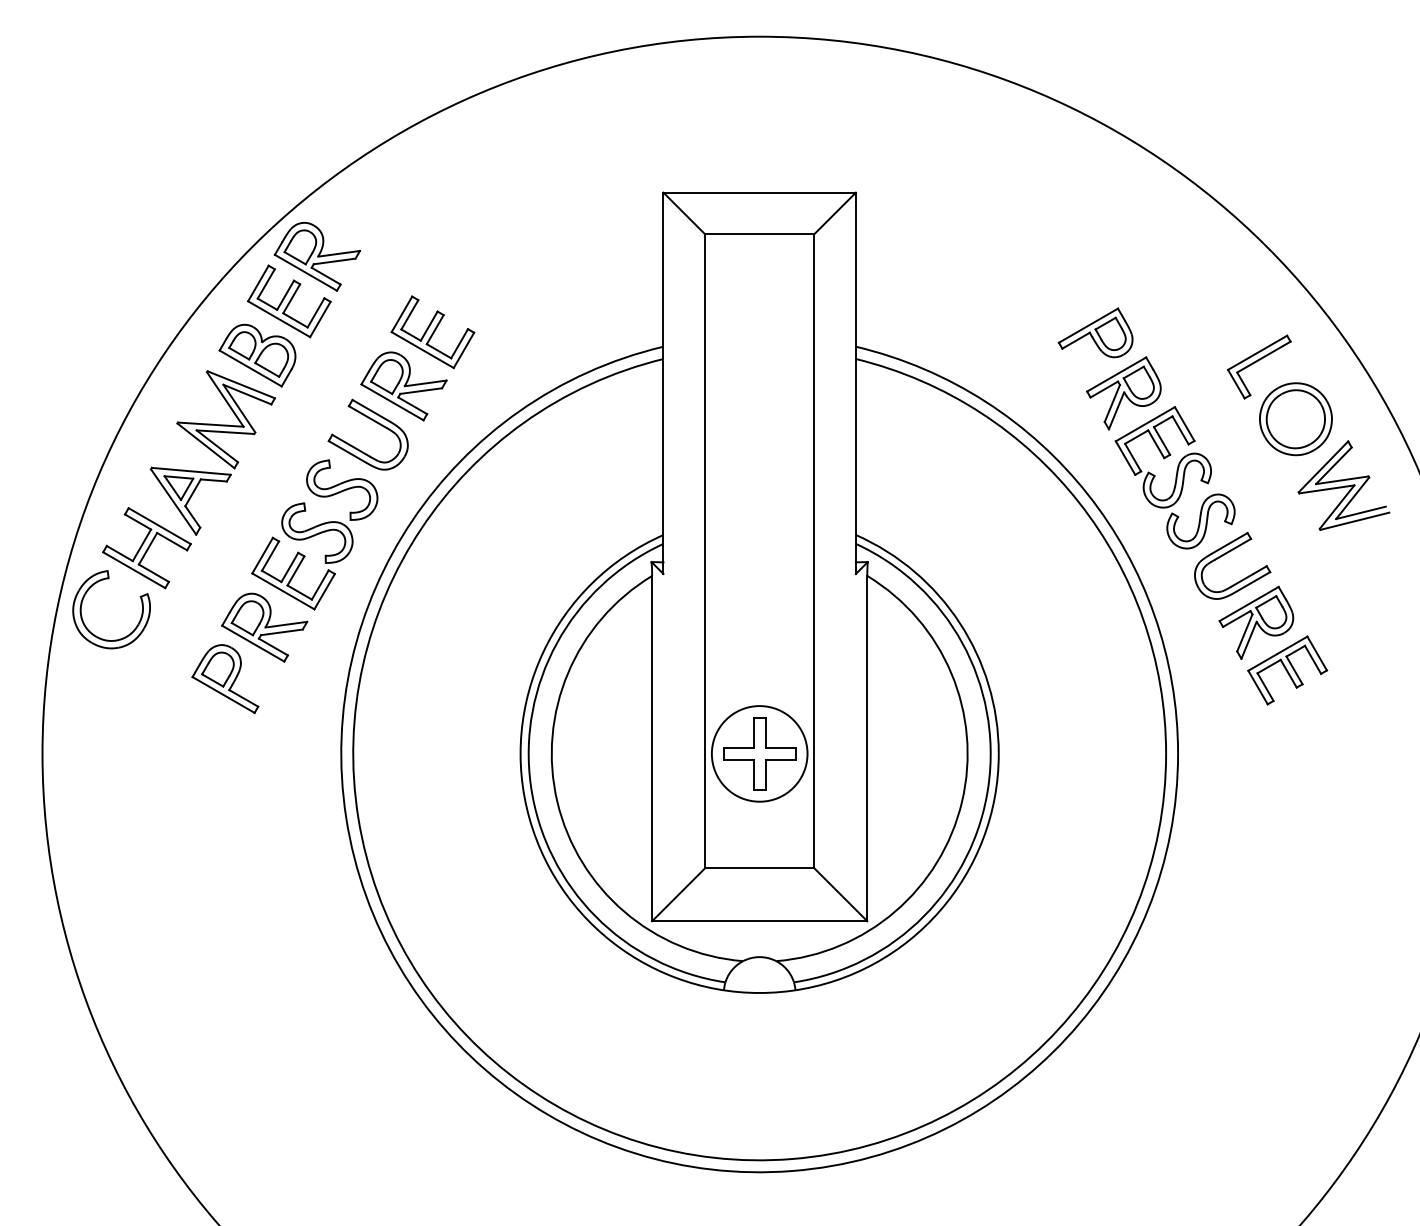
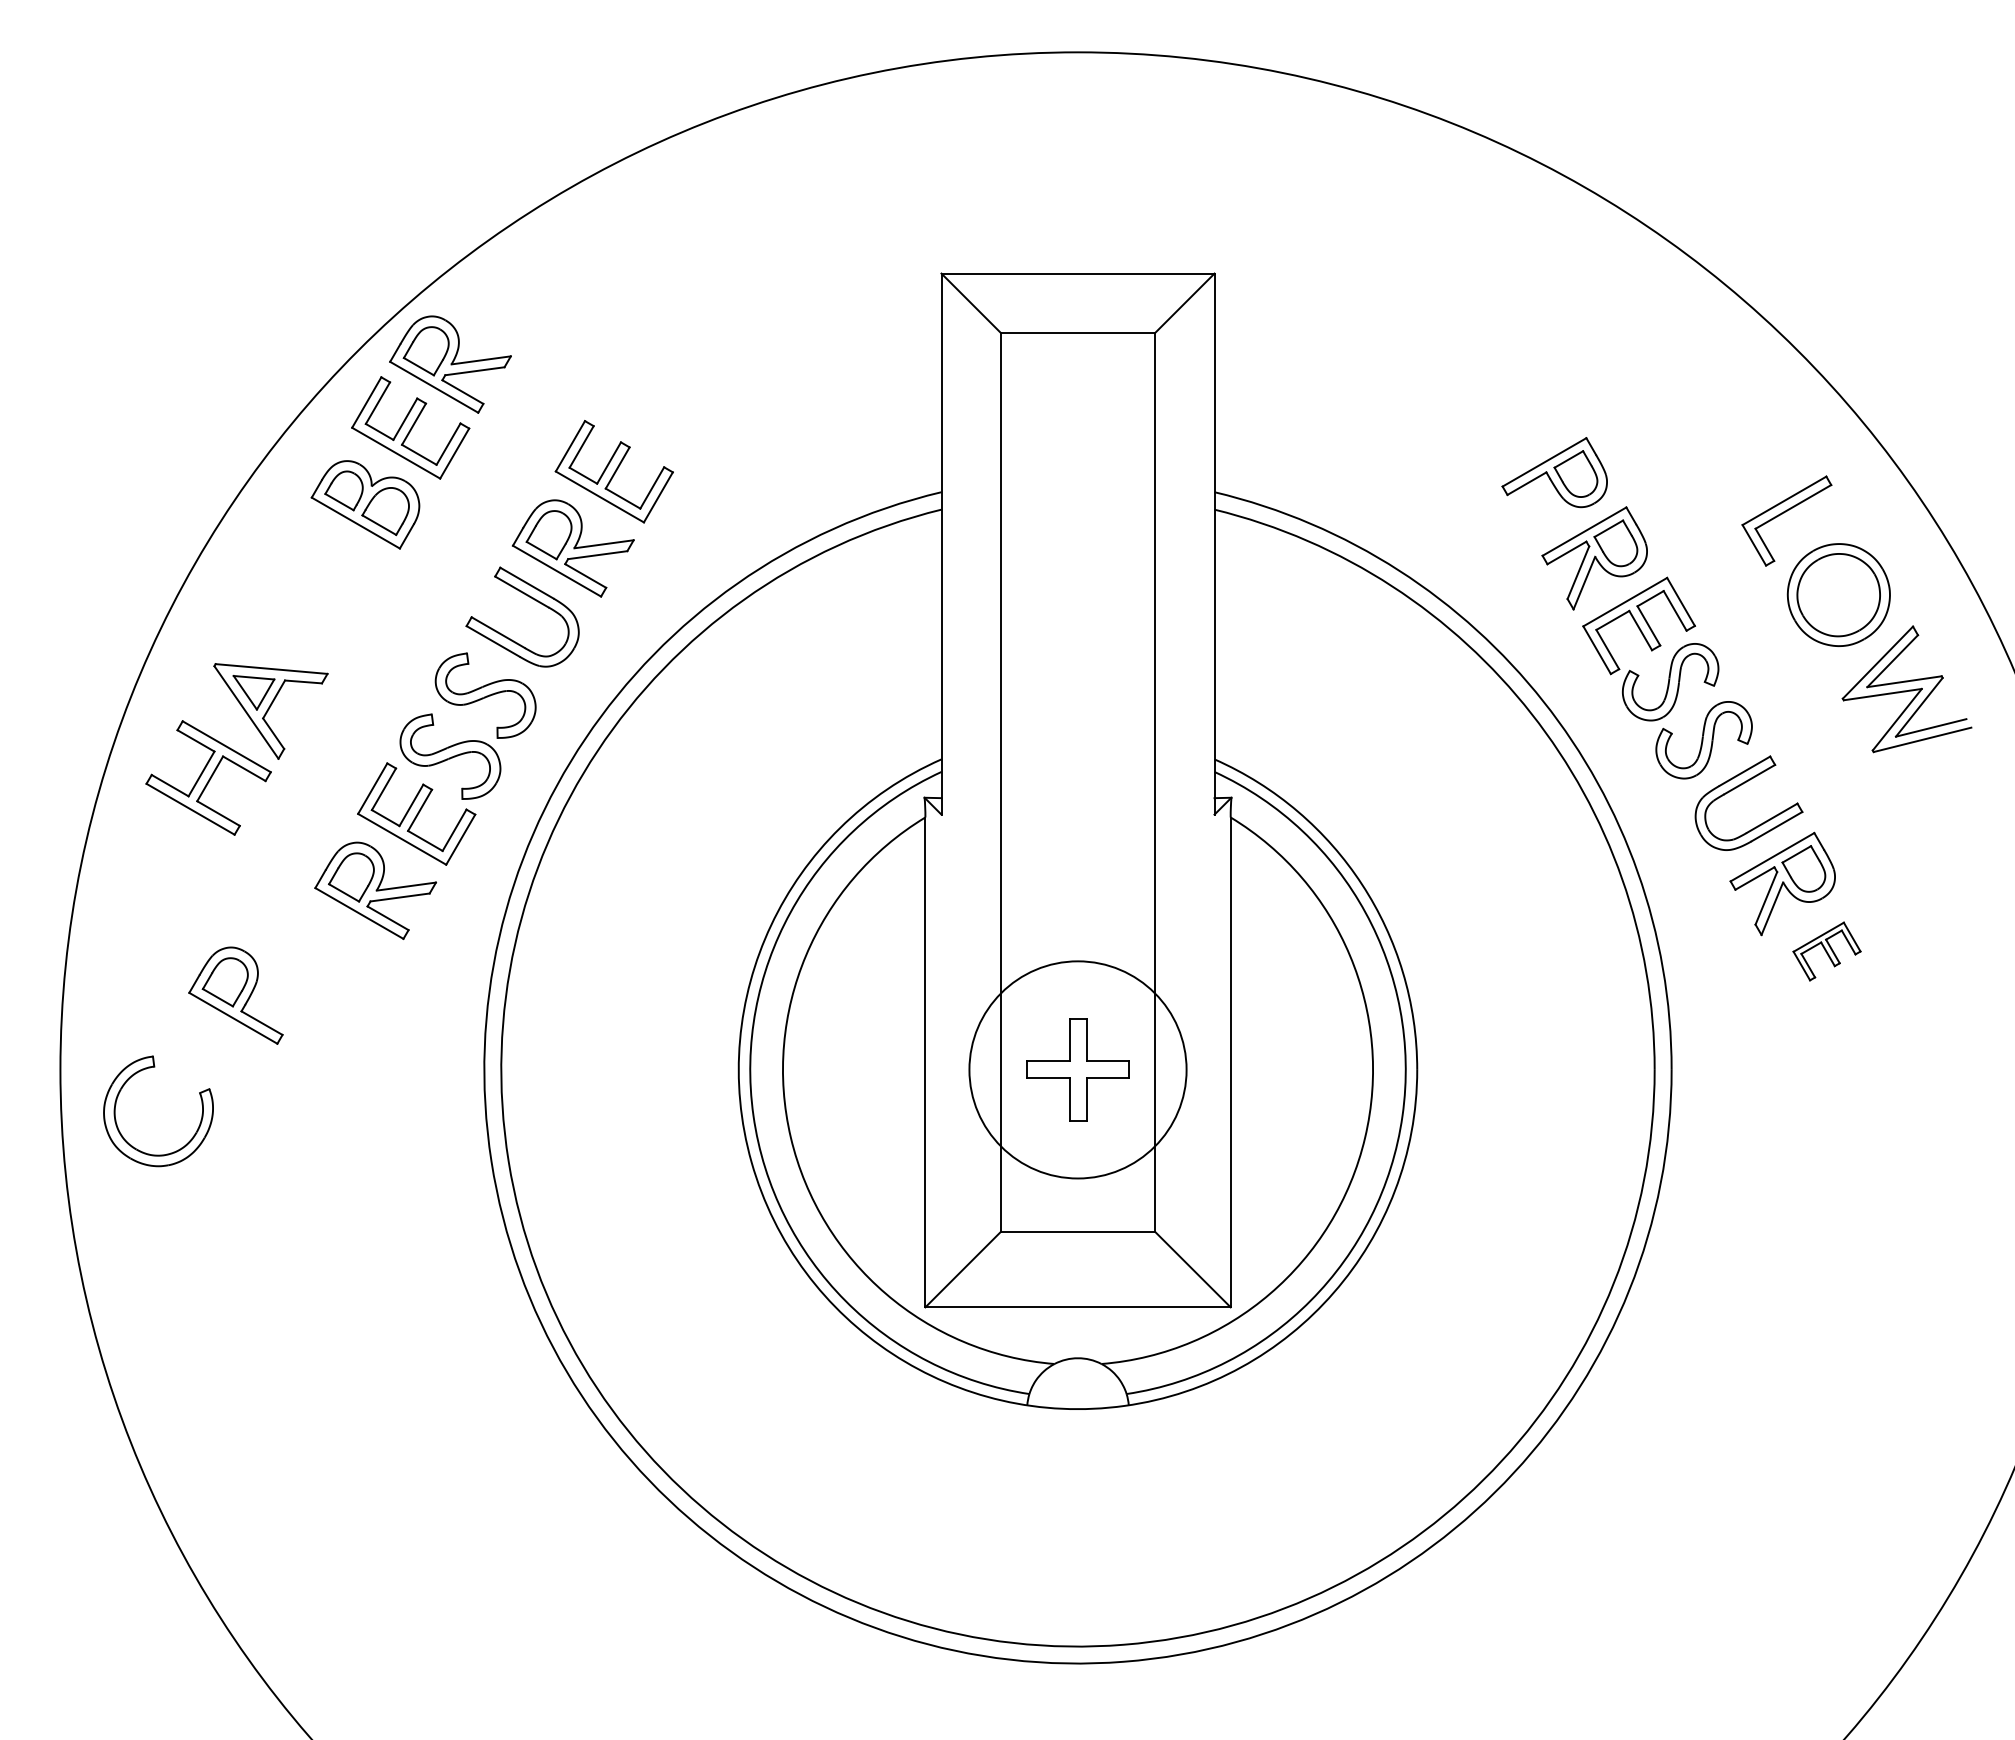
part: (225, 425) -> (320, 603), removed
part: (136, 625) -> (194, 1133), moved
part: (1287, 670) -> (1826, 951), size x0.6
part: (225, 678) -> (235, 995), moved
circle: (759, 753) -> (1077, 1069), size x1.6

